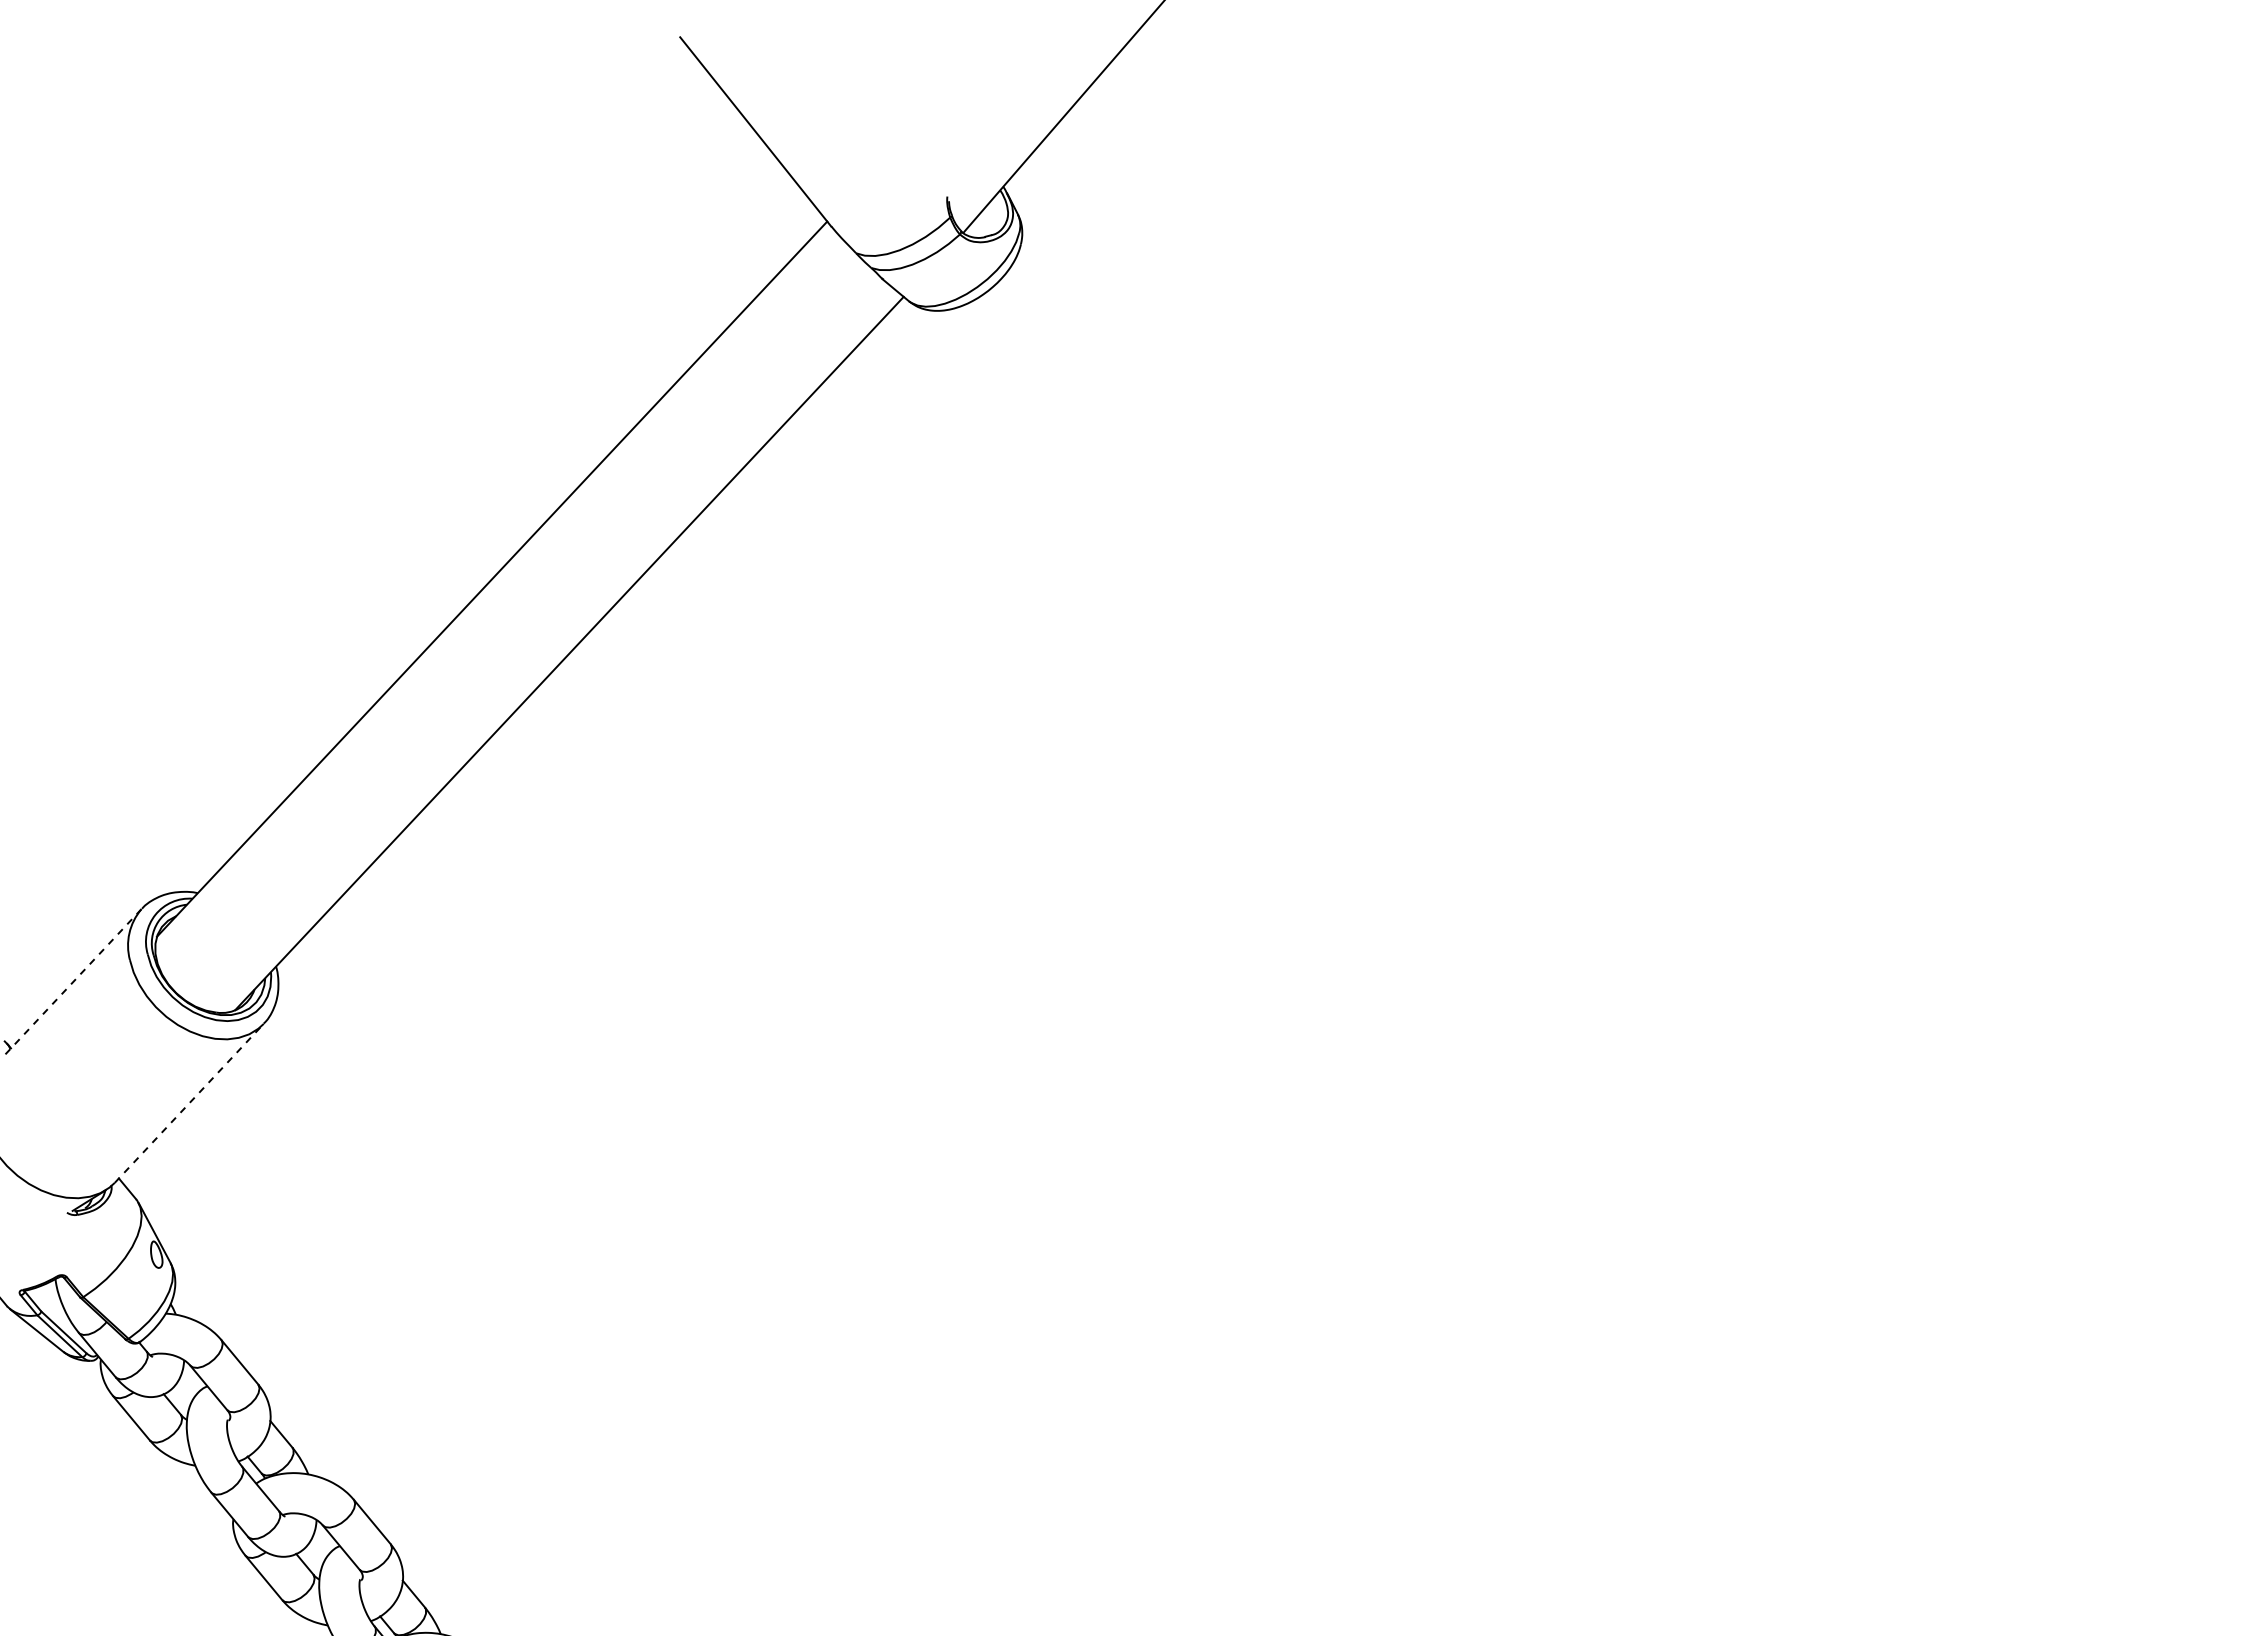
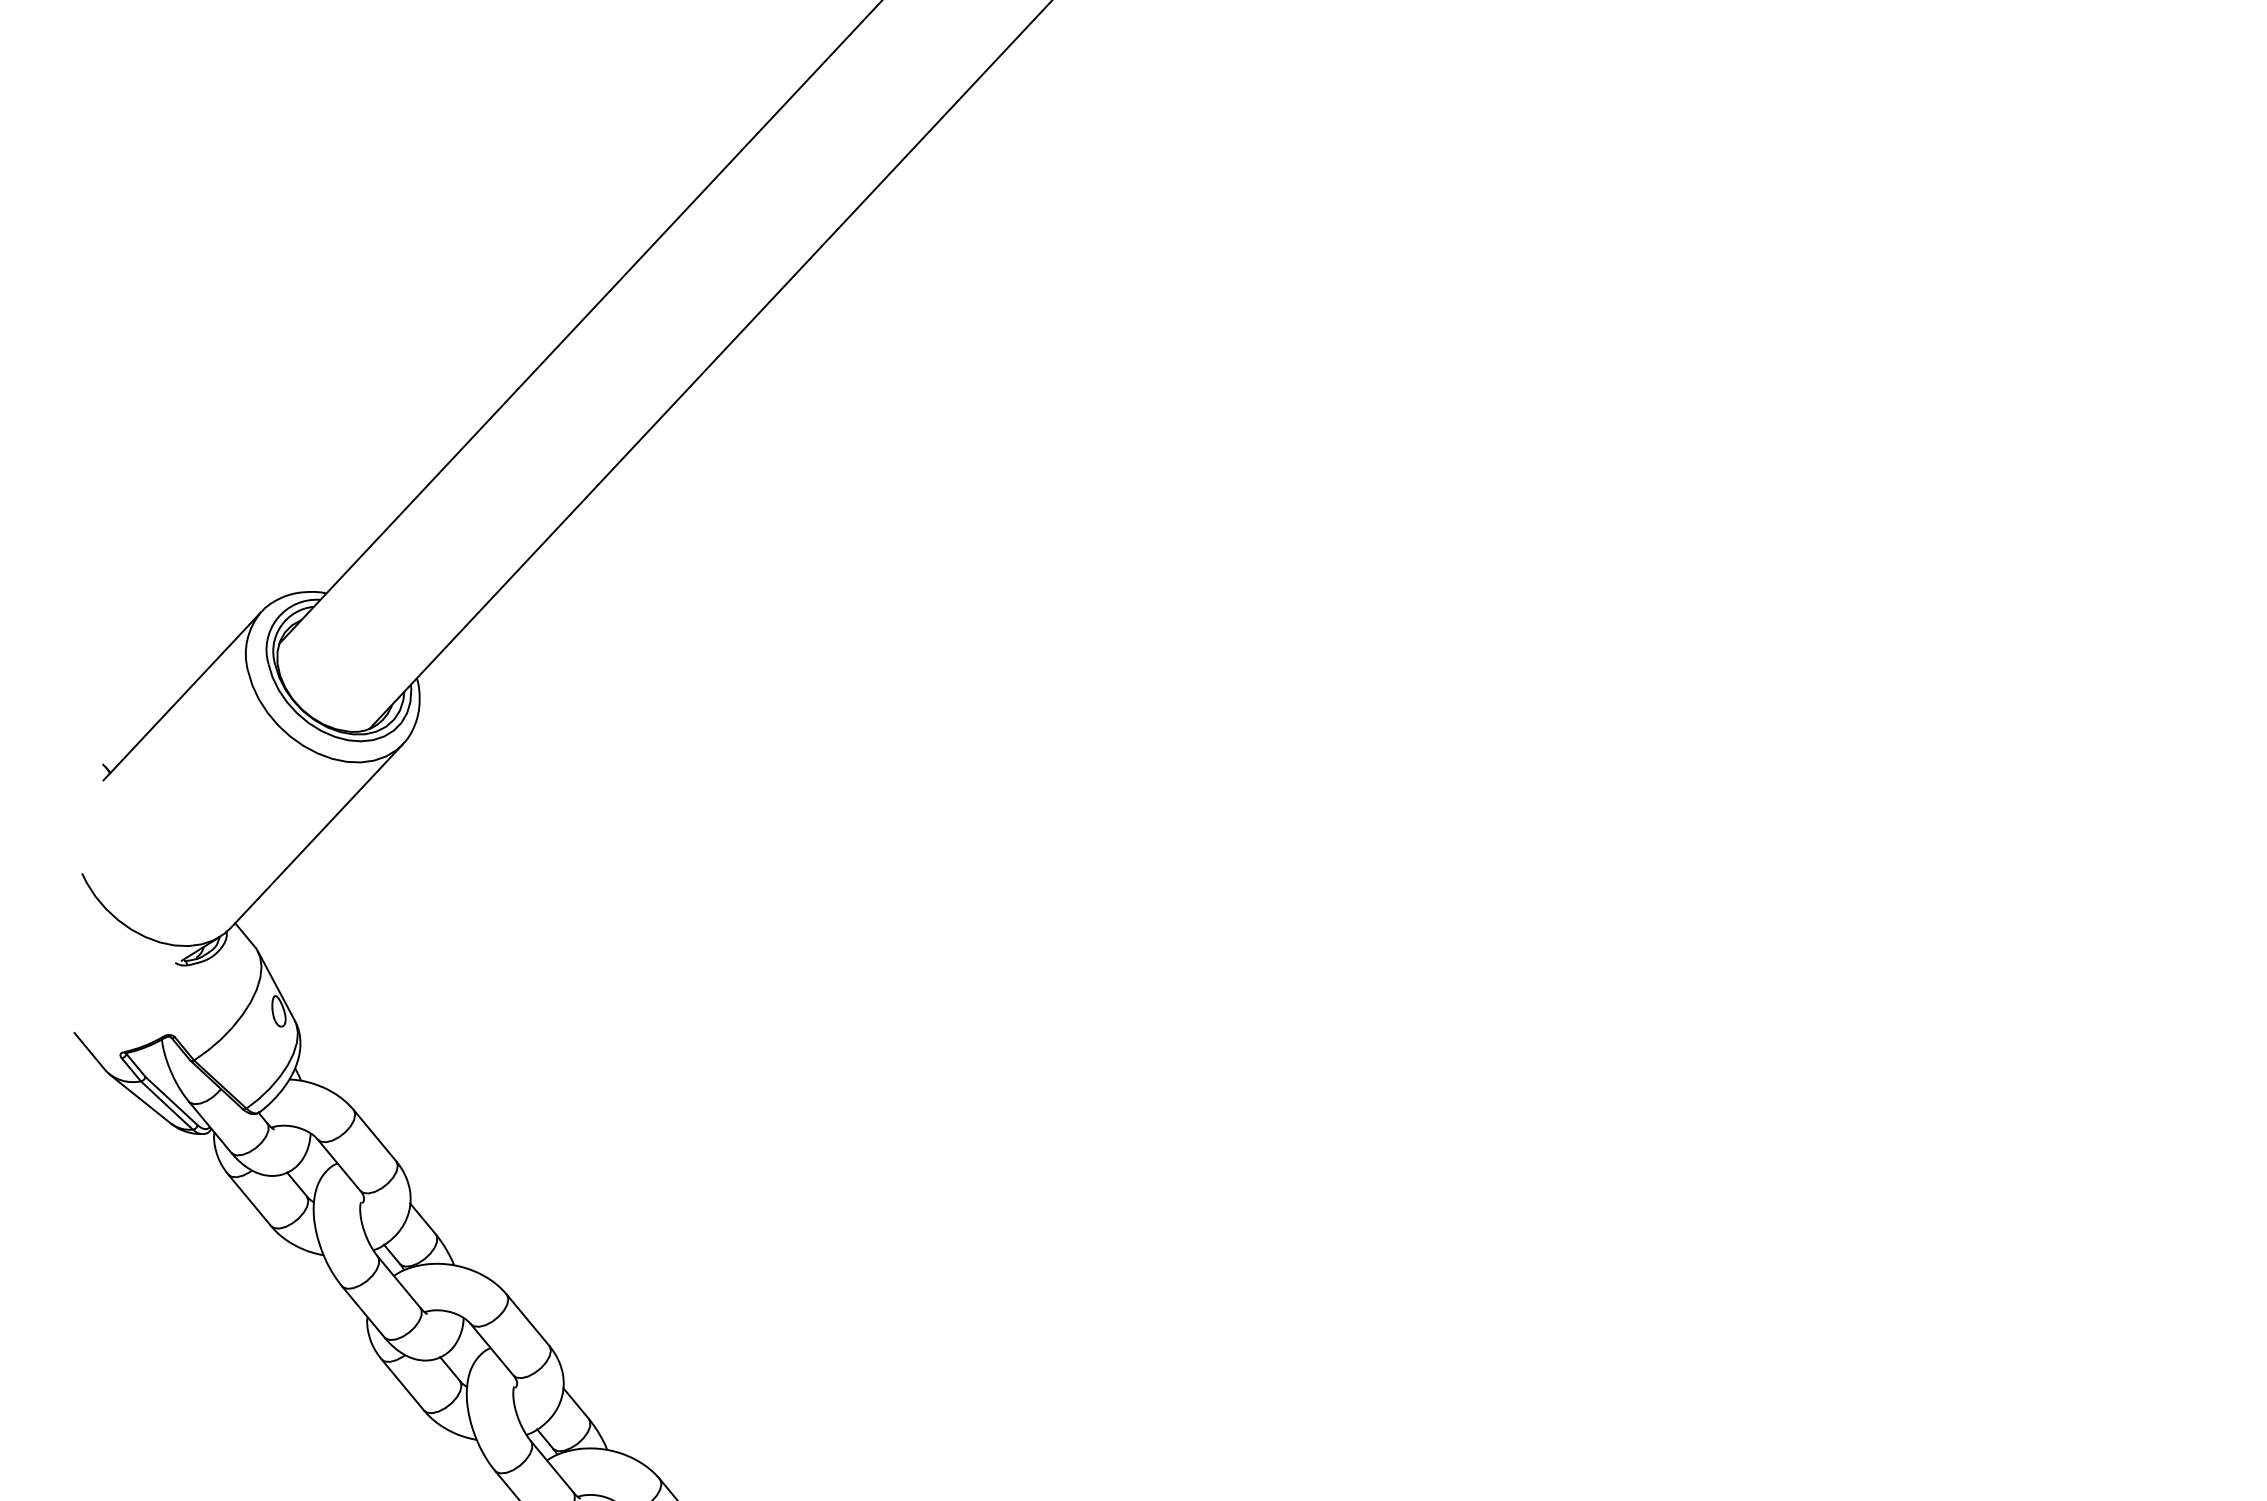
line: (73, 982) -> (182, 696), dashed -> solid
line: (189, 1103) -> (316, 836), dashed -> solid

